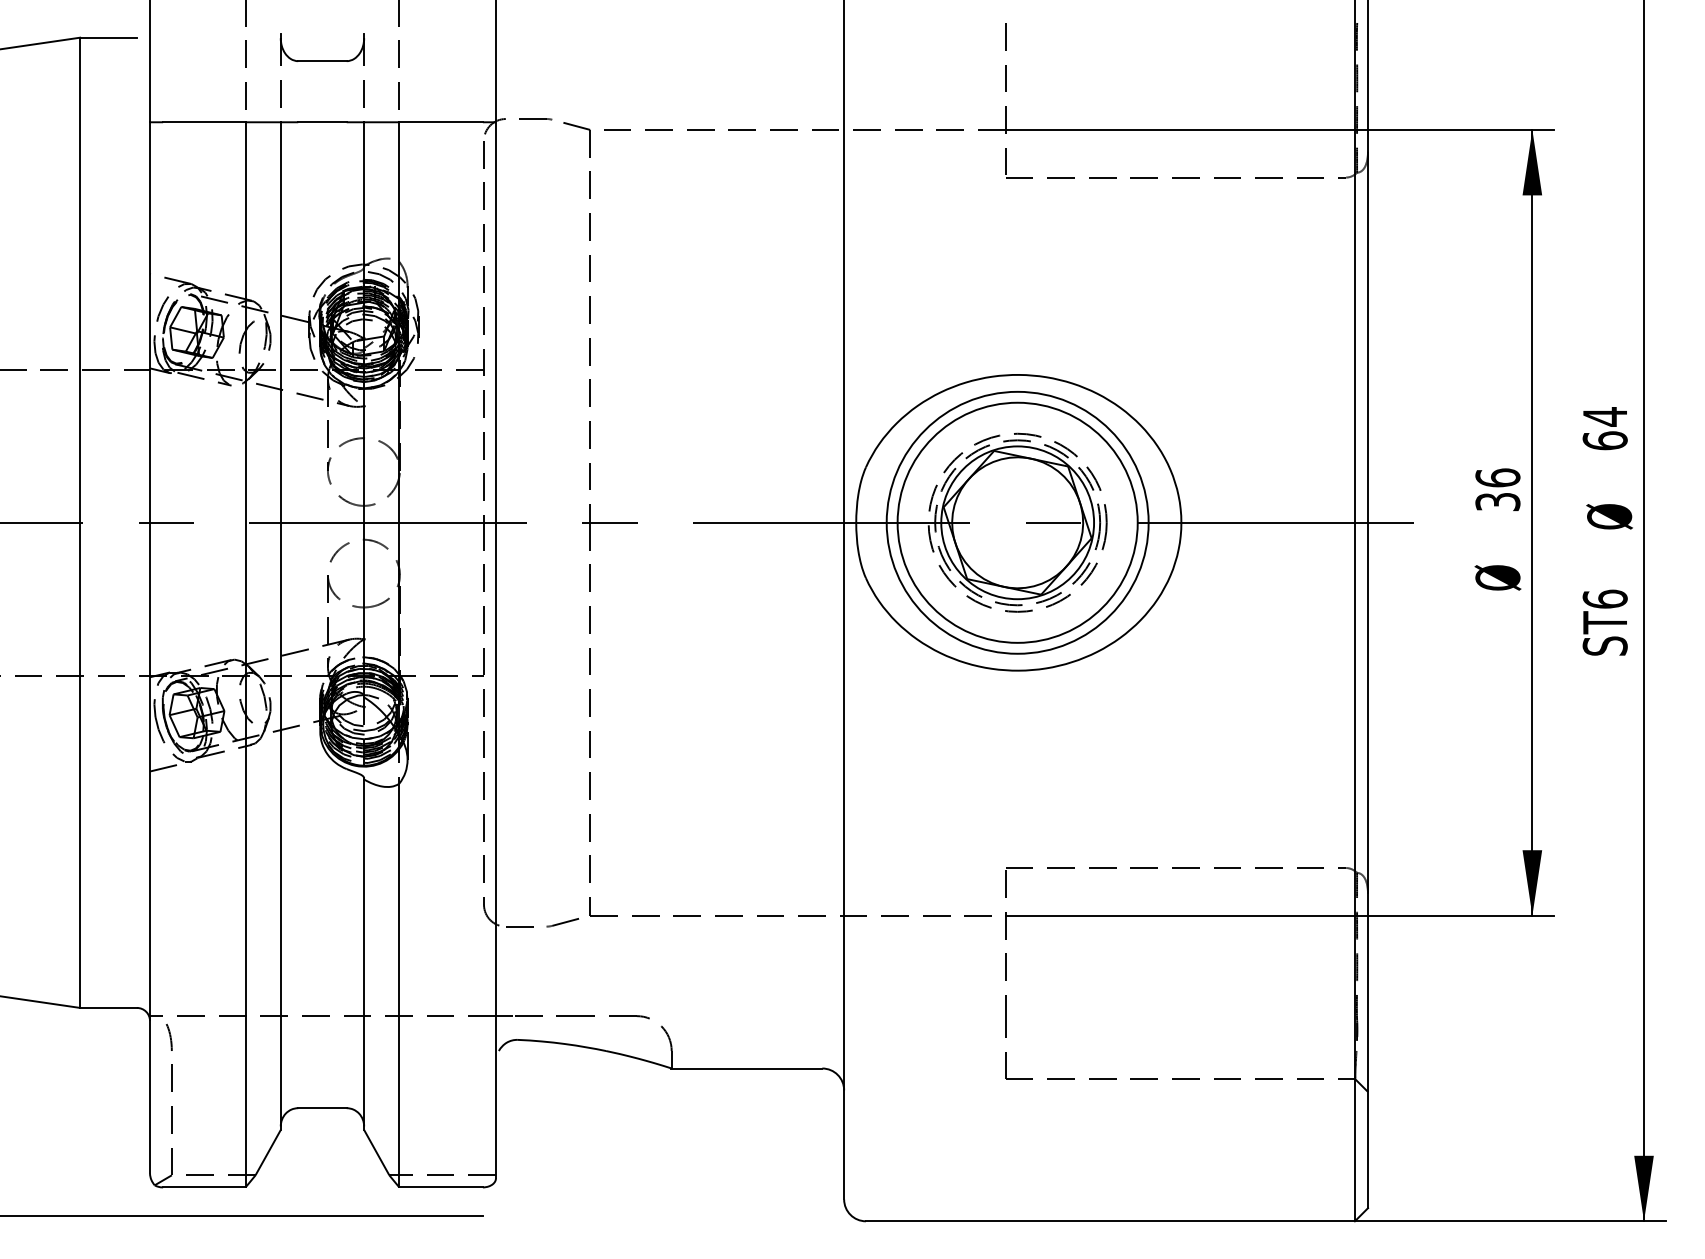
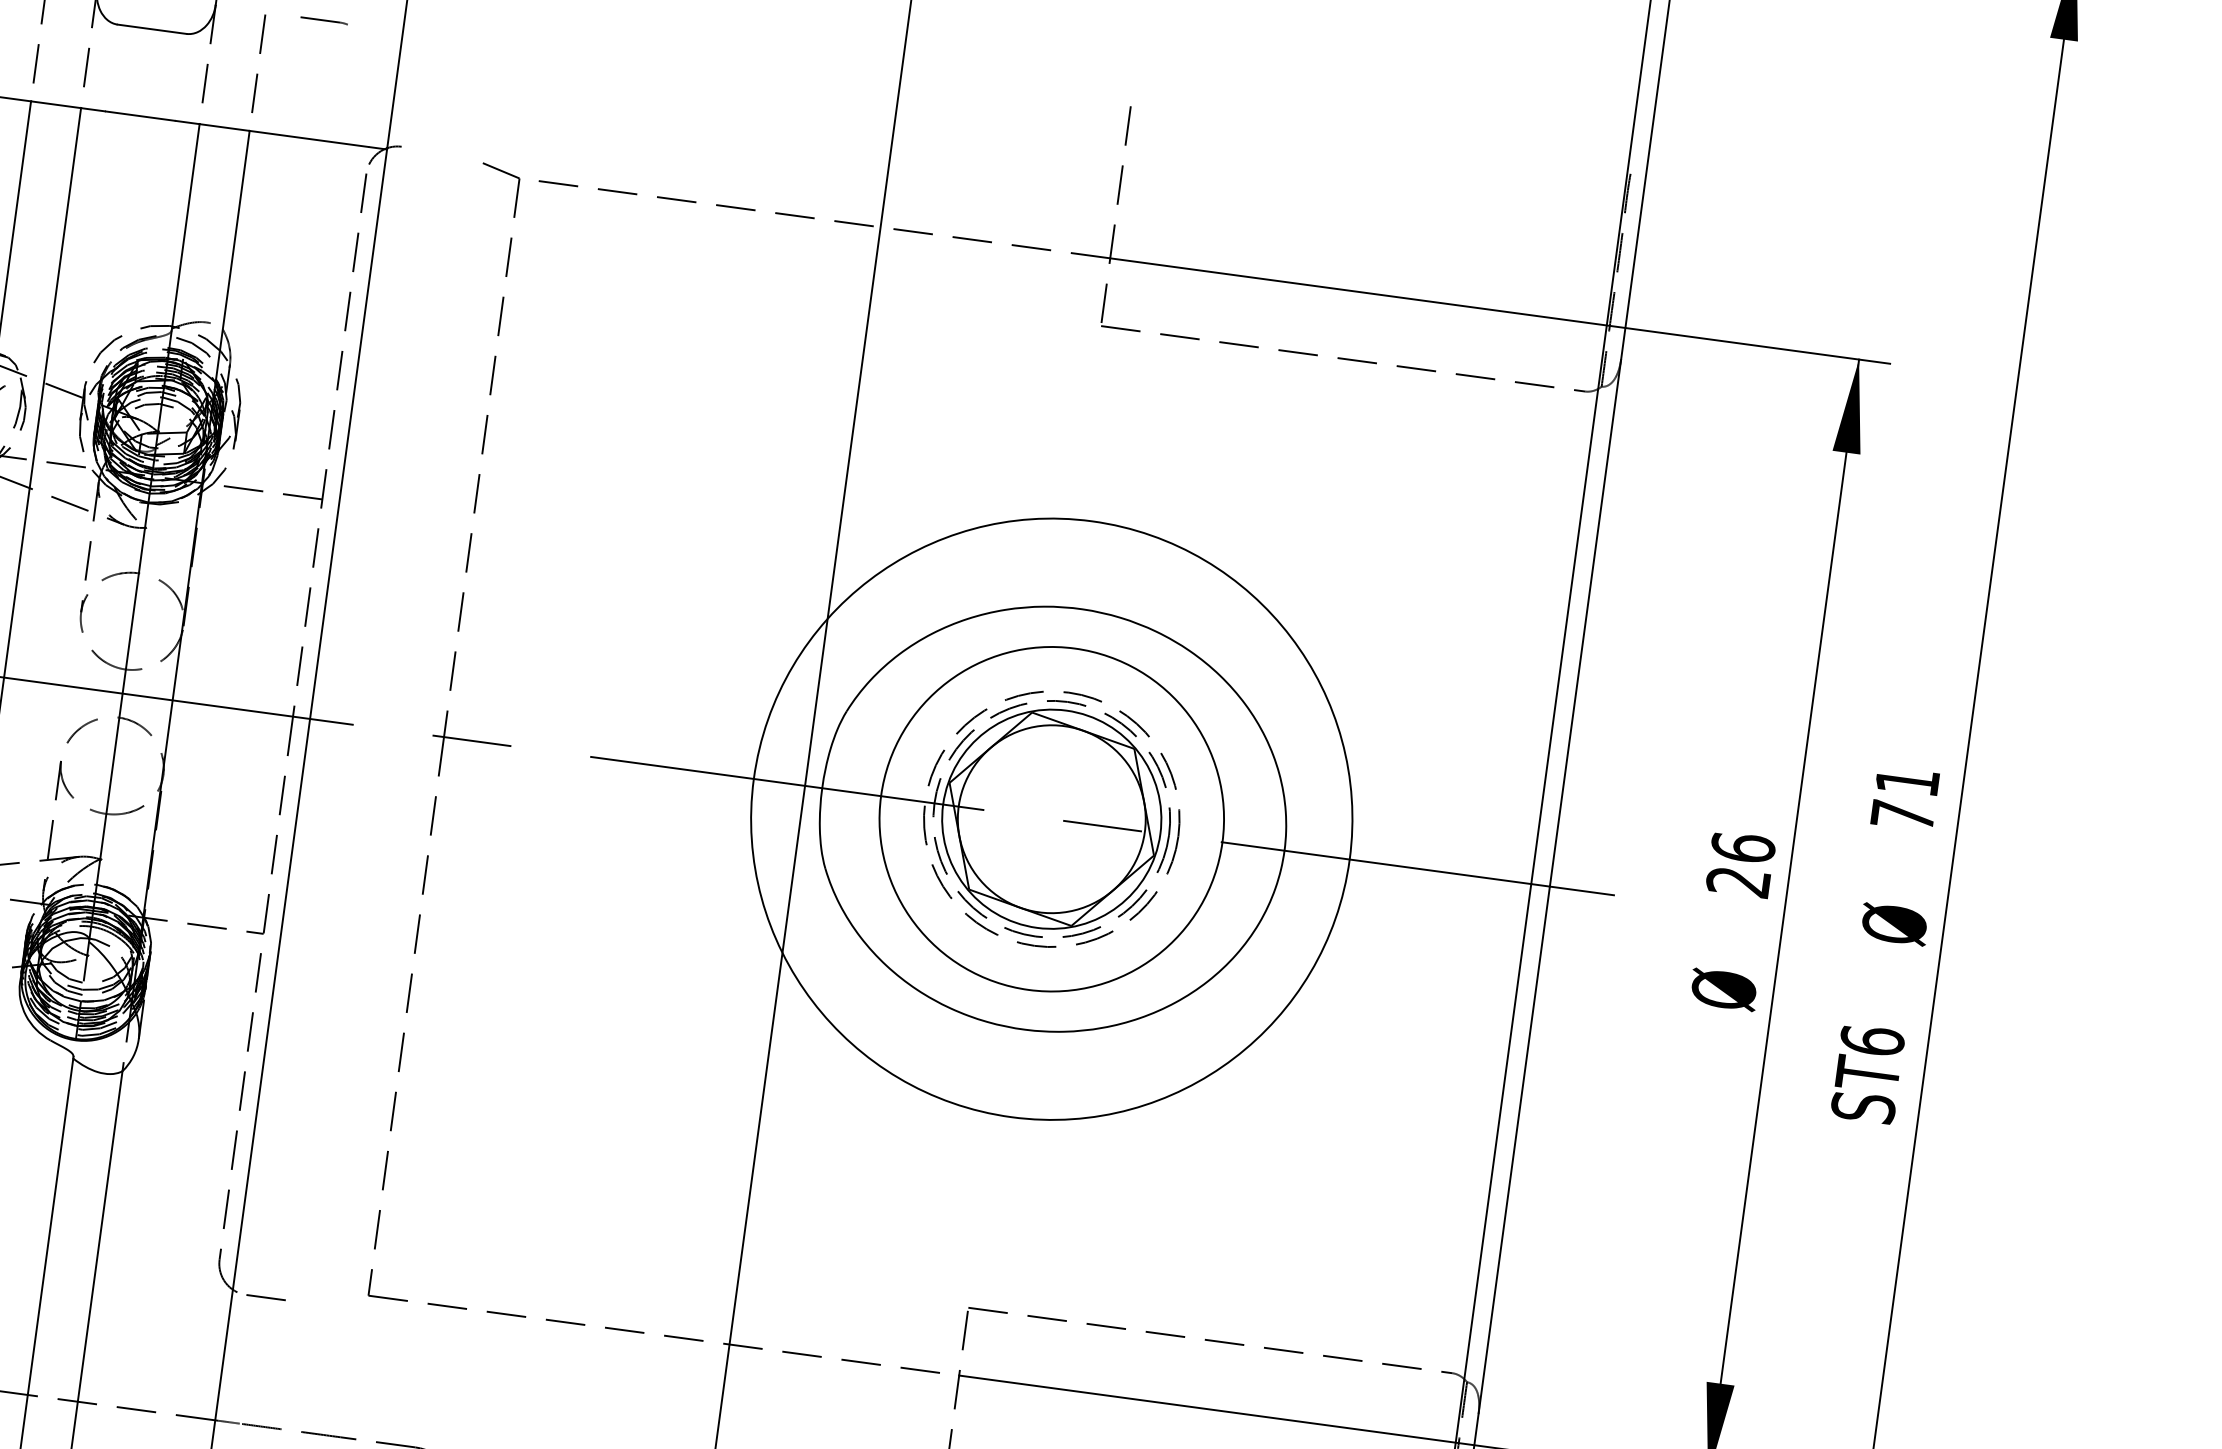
line: (535, 119) -> (324, 21), moved
text: (1604, 428) -> (1904, 797), 64 -> 71
text: (1497, 502) -> (1737, 882), 36 -> 26
circle: (1017, 522) -> (1051, 818), size x1.6
line: (562, 922) -> (327, 1300), removed

